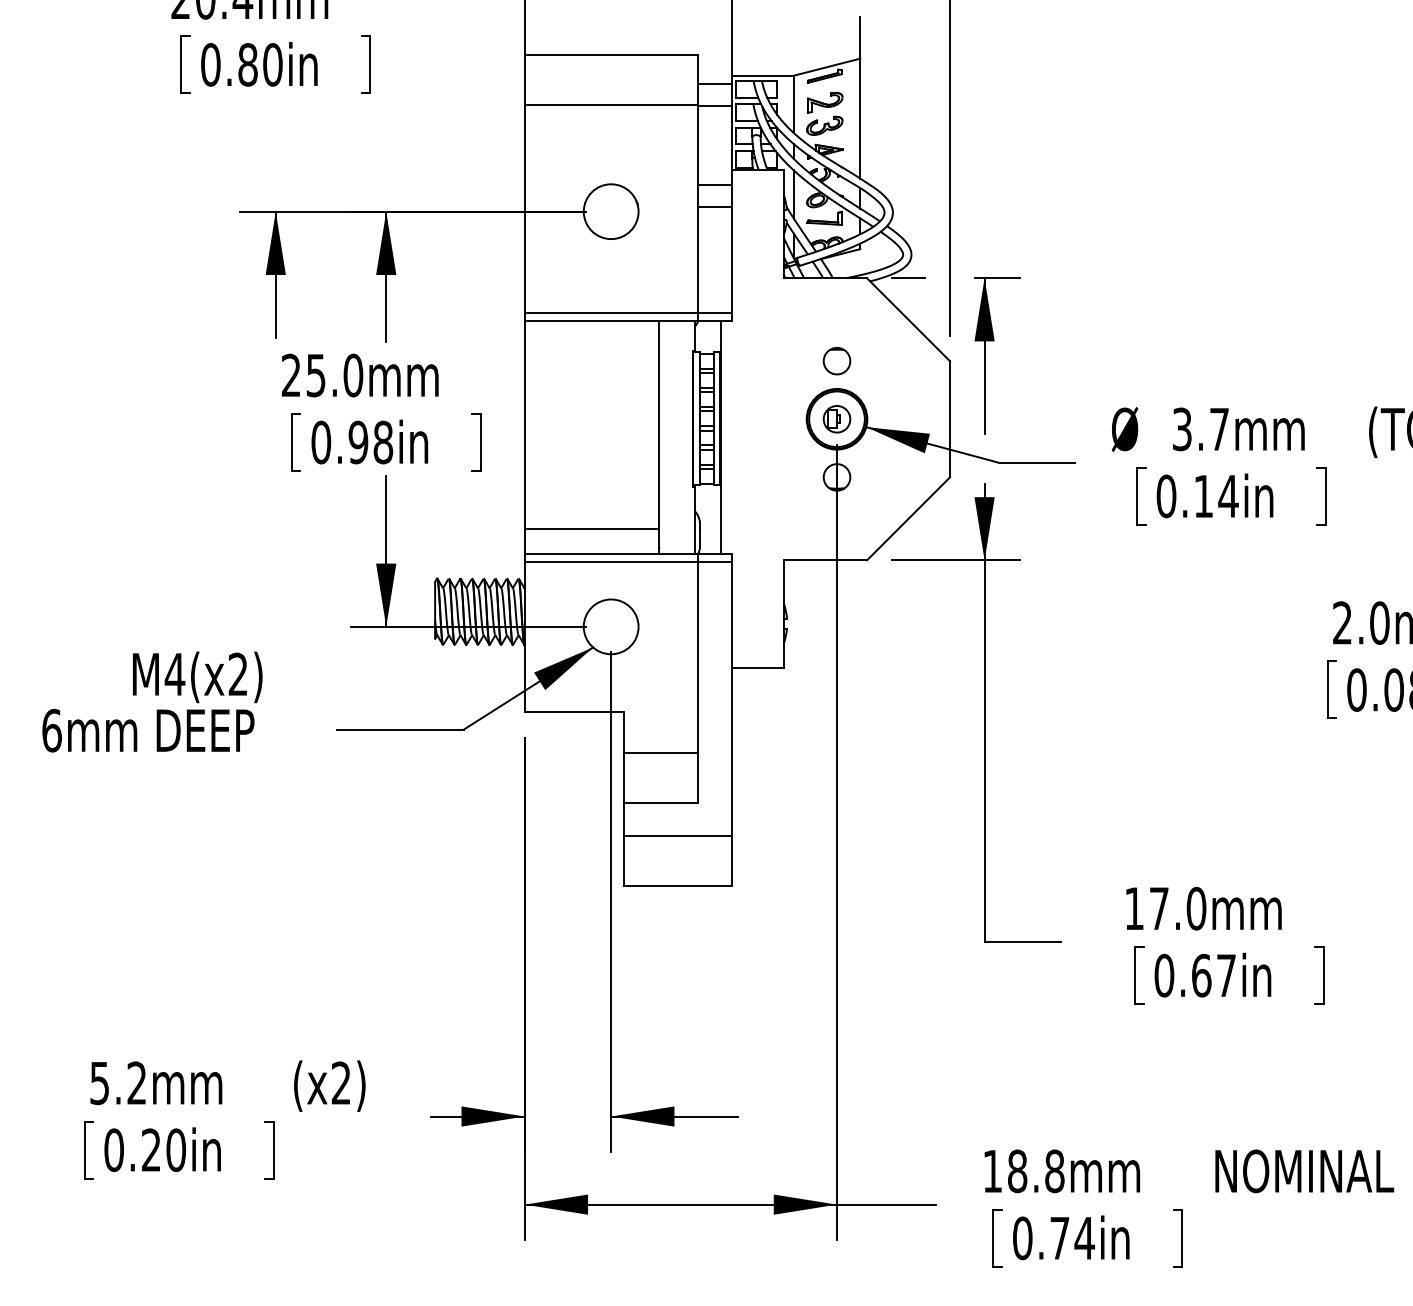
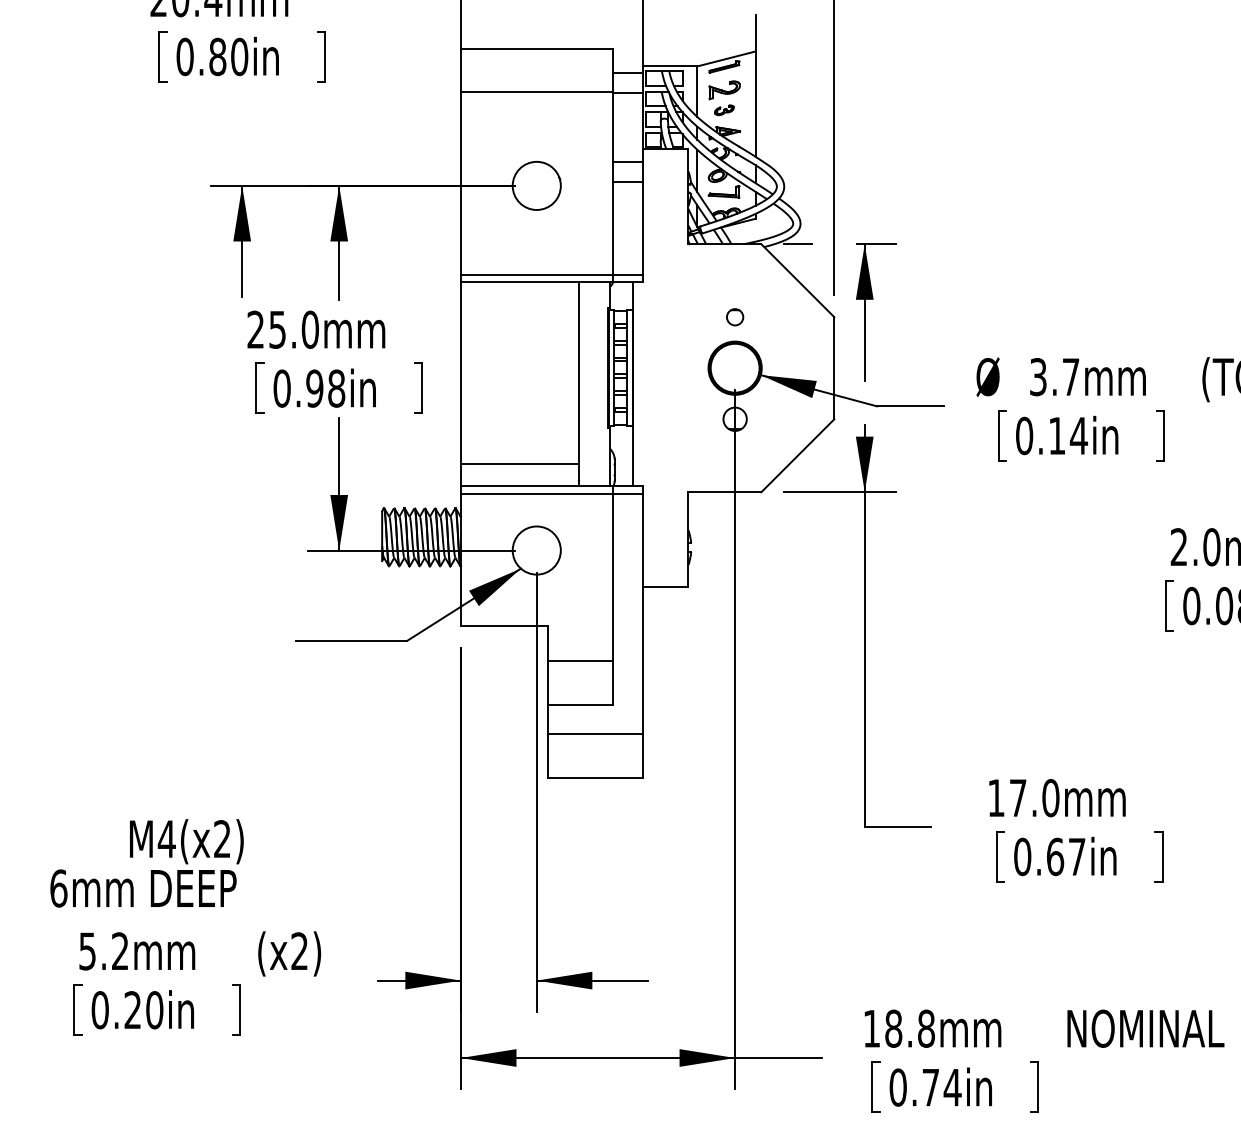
part: (824, 125) -> (724, 110), size x0.6
part: (836, 361) -> (734, 317), size x0.7
part: (836, 419) -> (734, 368), removed
text: (152, 701) -> (147, 862), moved

